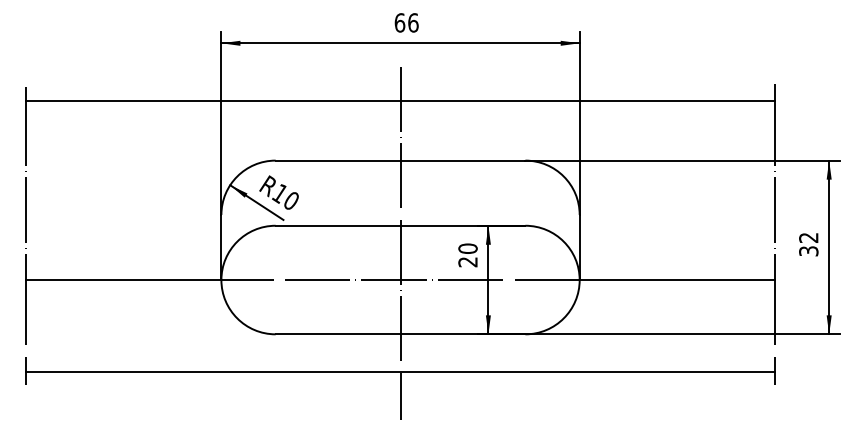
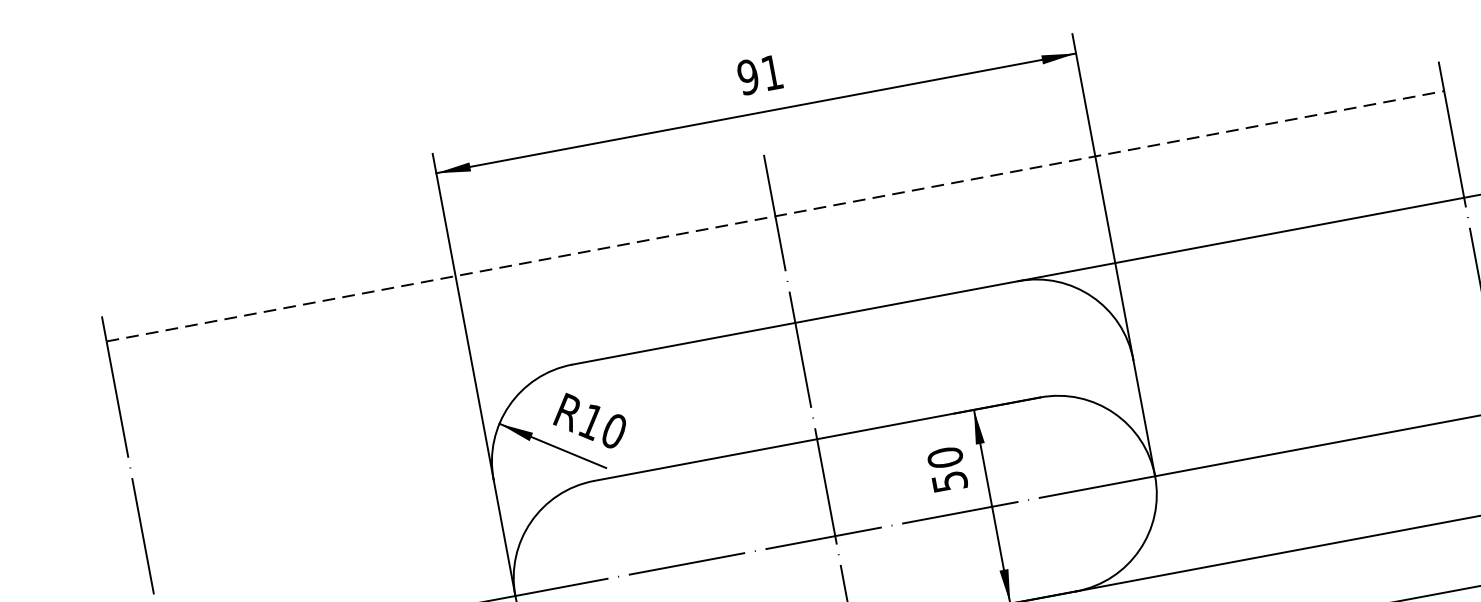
text: (406, 22) -> (759, 74), 66 -> 91
line: (400, 100) -> (775, 215), solid -> dashed
text: (467, 262) -> (948, 482), 20 -> 50

